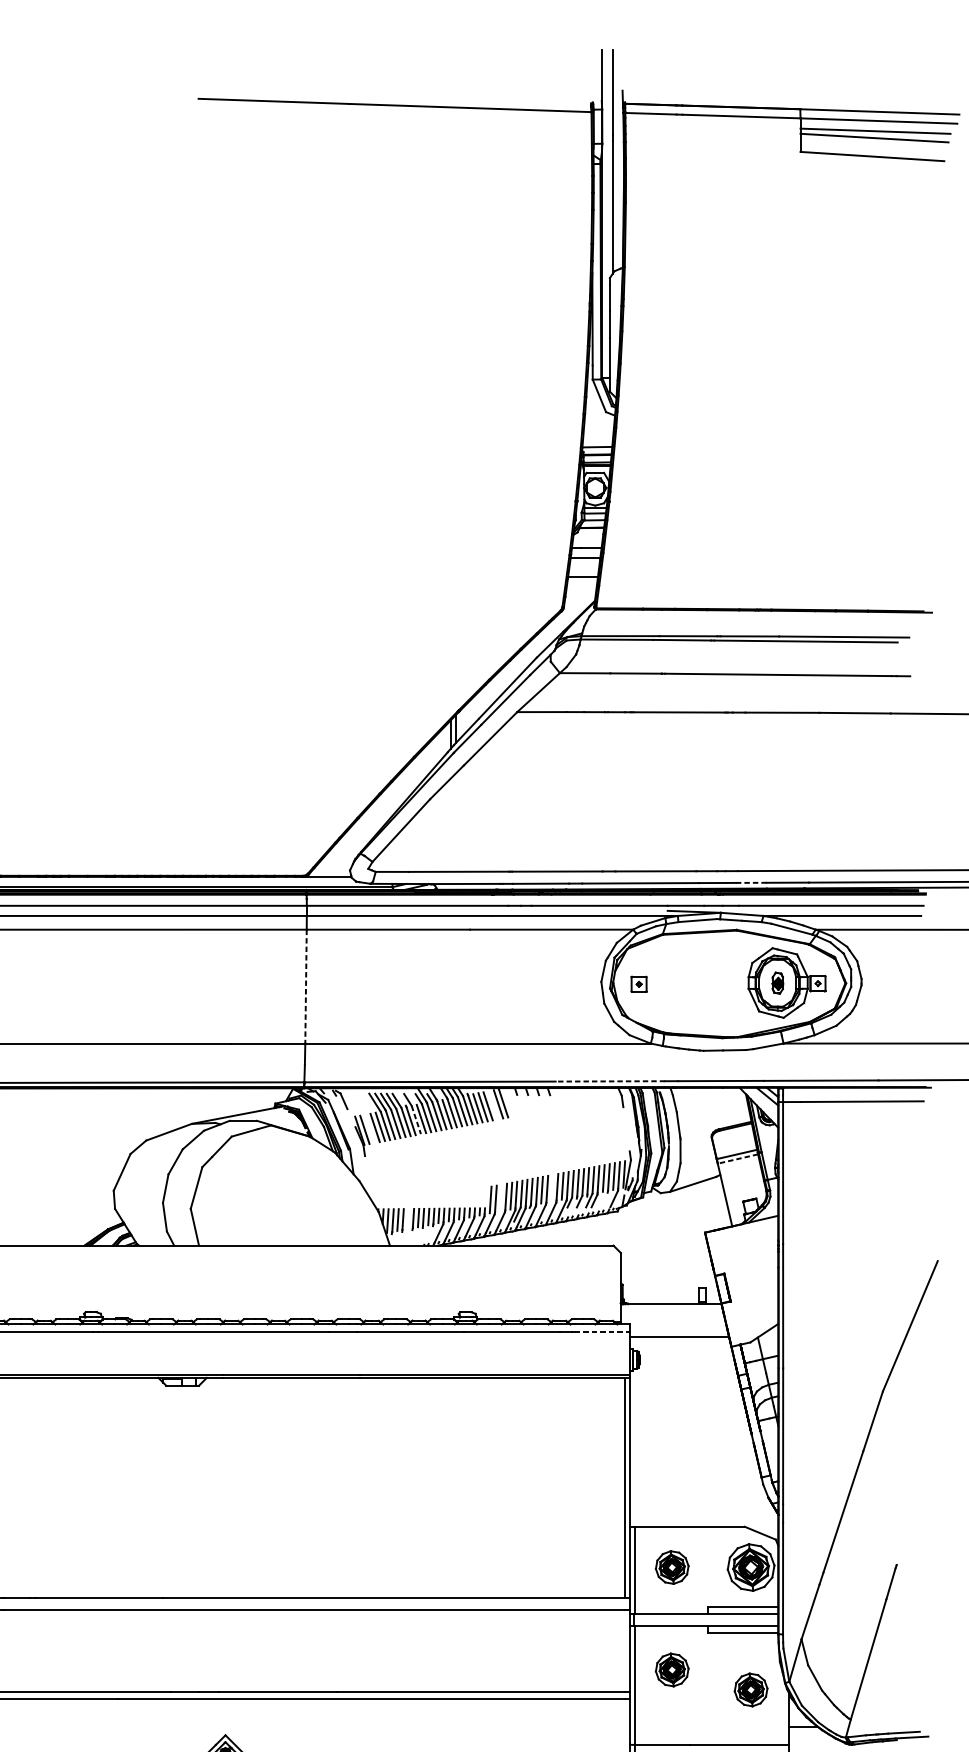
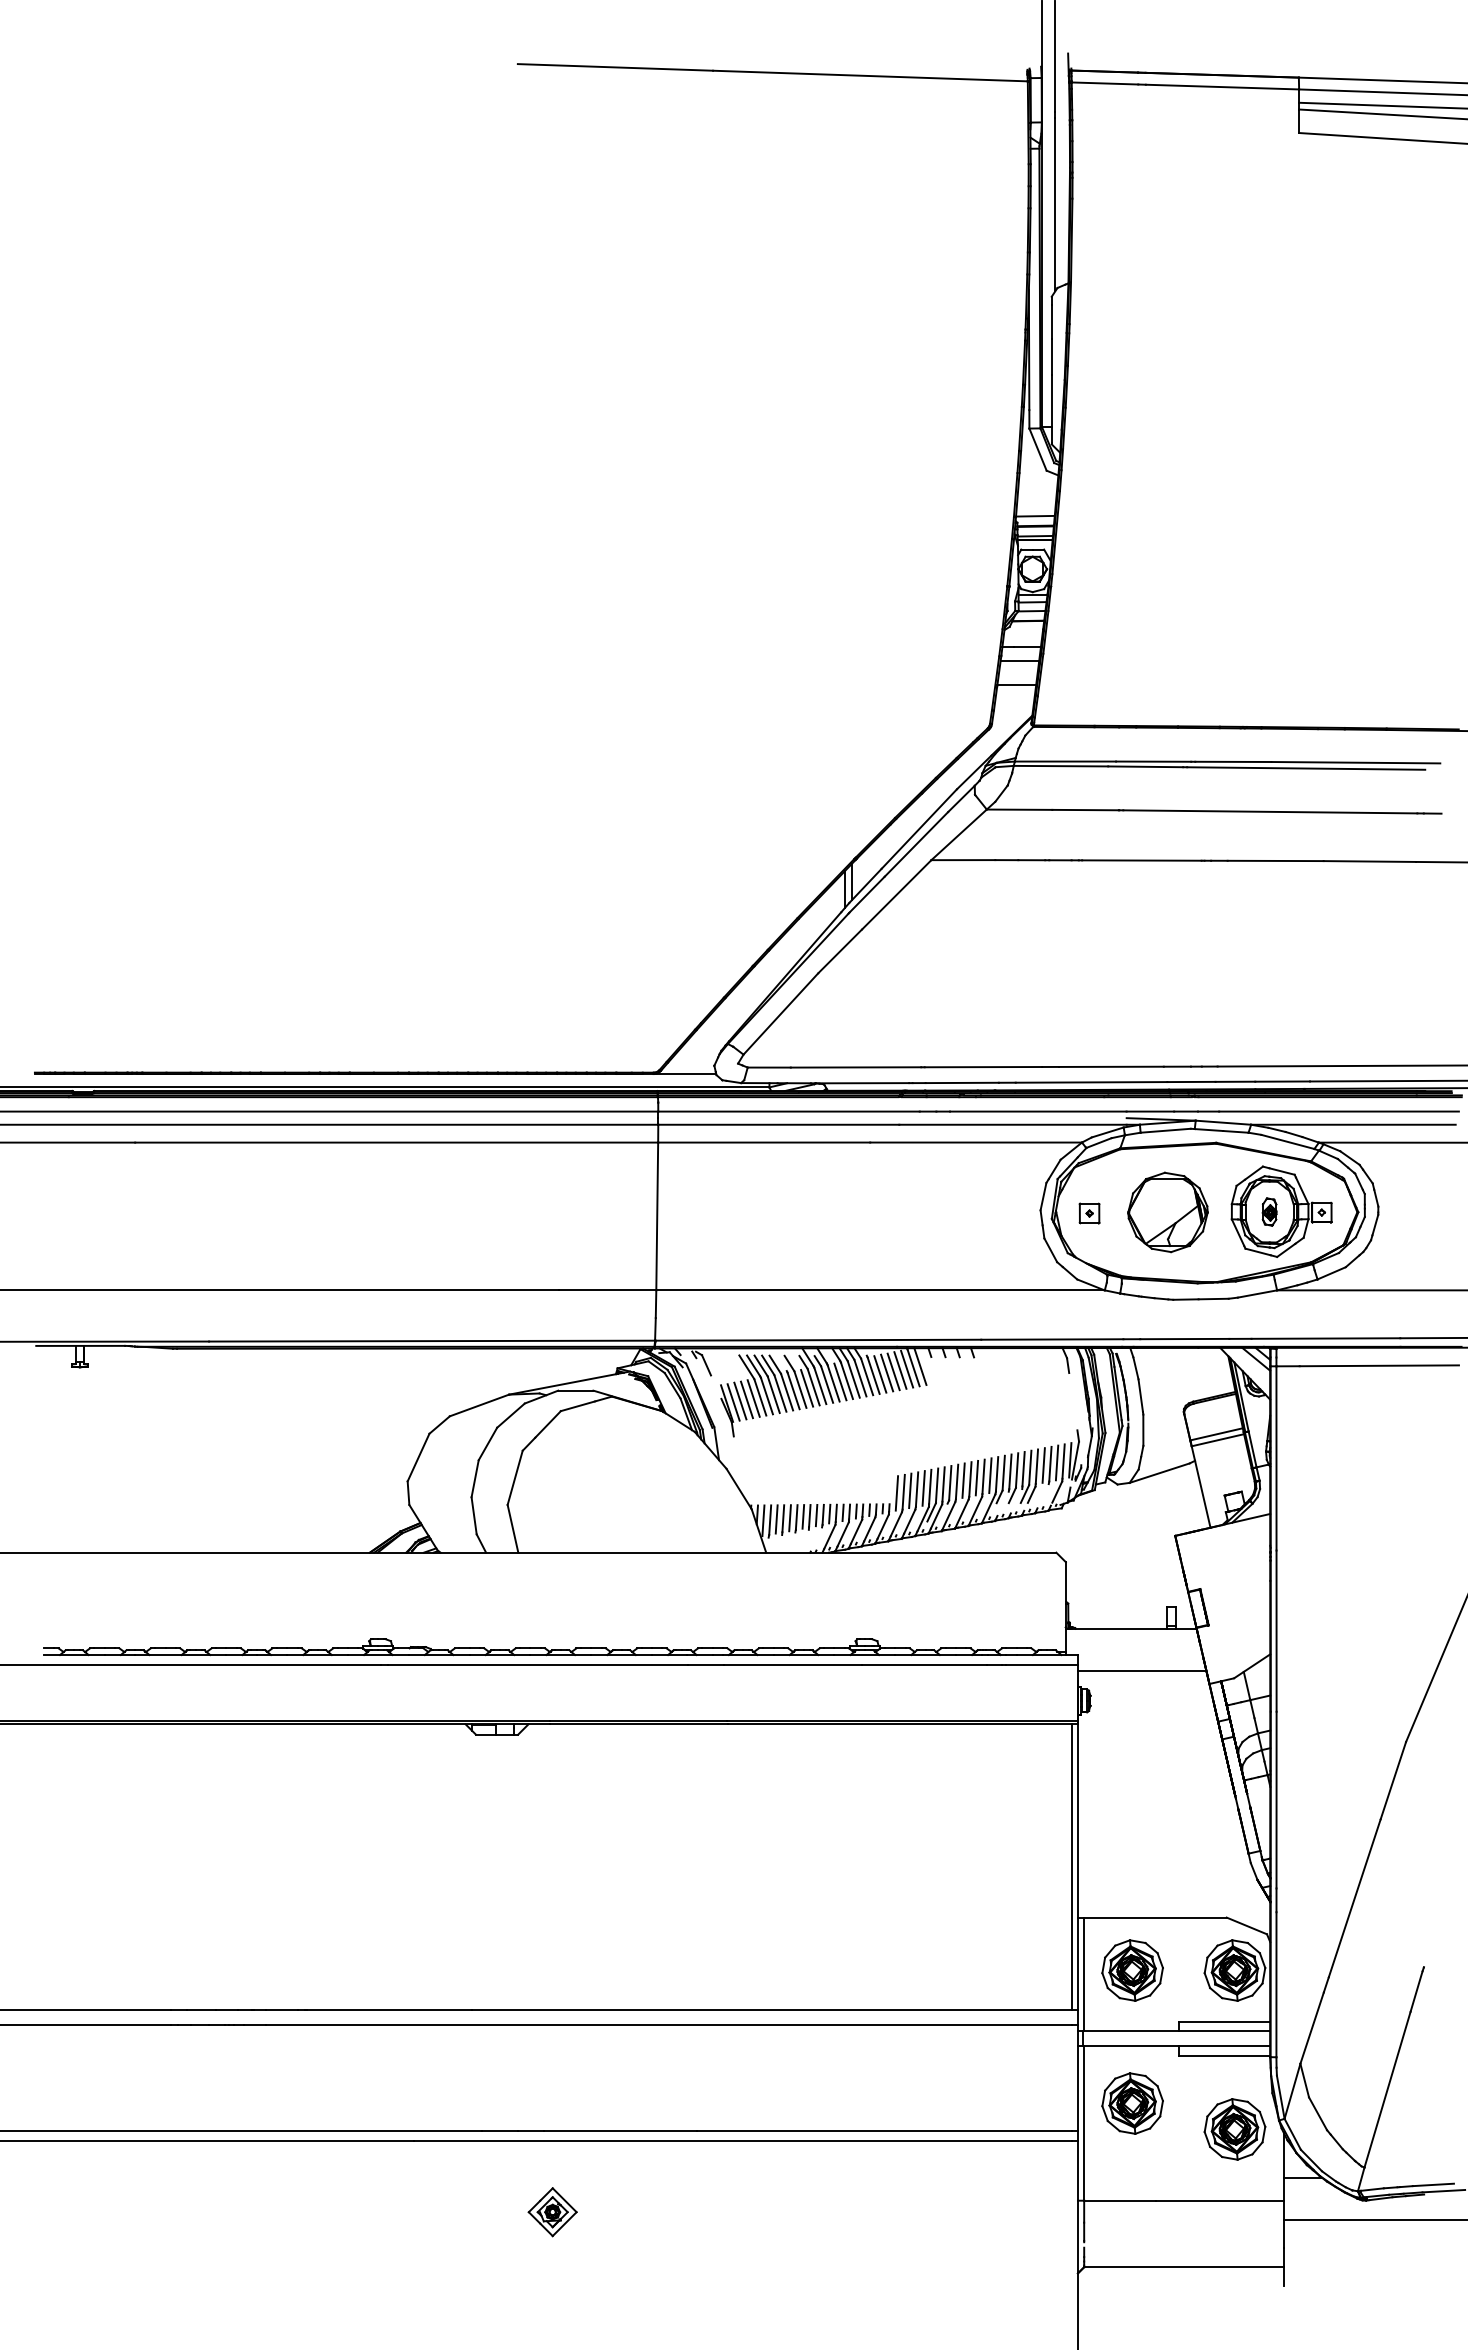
line: (751, 882) -> (1235, 1081), dashed -> solid
part: (699, 983) -> (1167, 1212), added
line: (306, 986) -> (657, 1216), dashed -> solid
line: (609, 1081) -> (1051, 1339), dashed -> solid
line: (508, 1102) -> (920, 1366), added
line: (493, 1105) -> (900, 1370), added
line: (416, 1120) -> (800, 1390), dashed -> solid
line: (370, 1128) -> (740, 1400), added
line: (737, 1159) -> (1217, 1440), dashed -> solid
line: (551, 1187) -> (976, 1477), added
line: (501, 1197) -> (910, 1490), added
line: (407, 1219) -> (789, 1518), added
line: (602, 1331) -> (1041, 1664), dashed -> solid
part: (672, 1567) -> (1132, 1970), size x1.43
part: (672, 1669) -> (1132, 2103), size x1.43
part: (750, 1690) -> (1234, 2129), size x1.43

